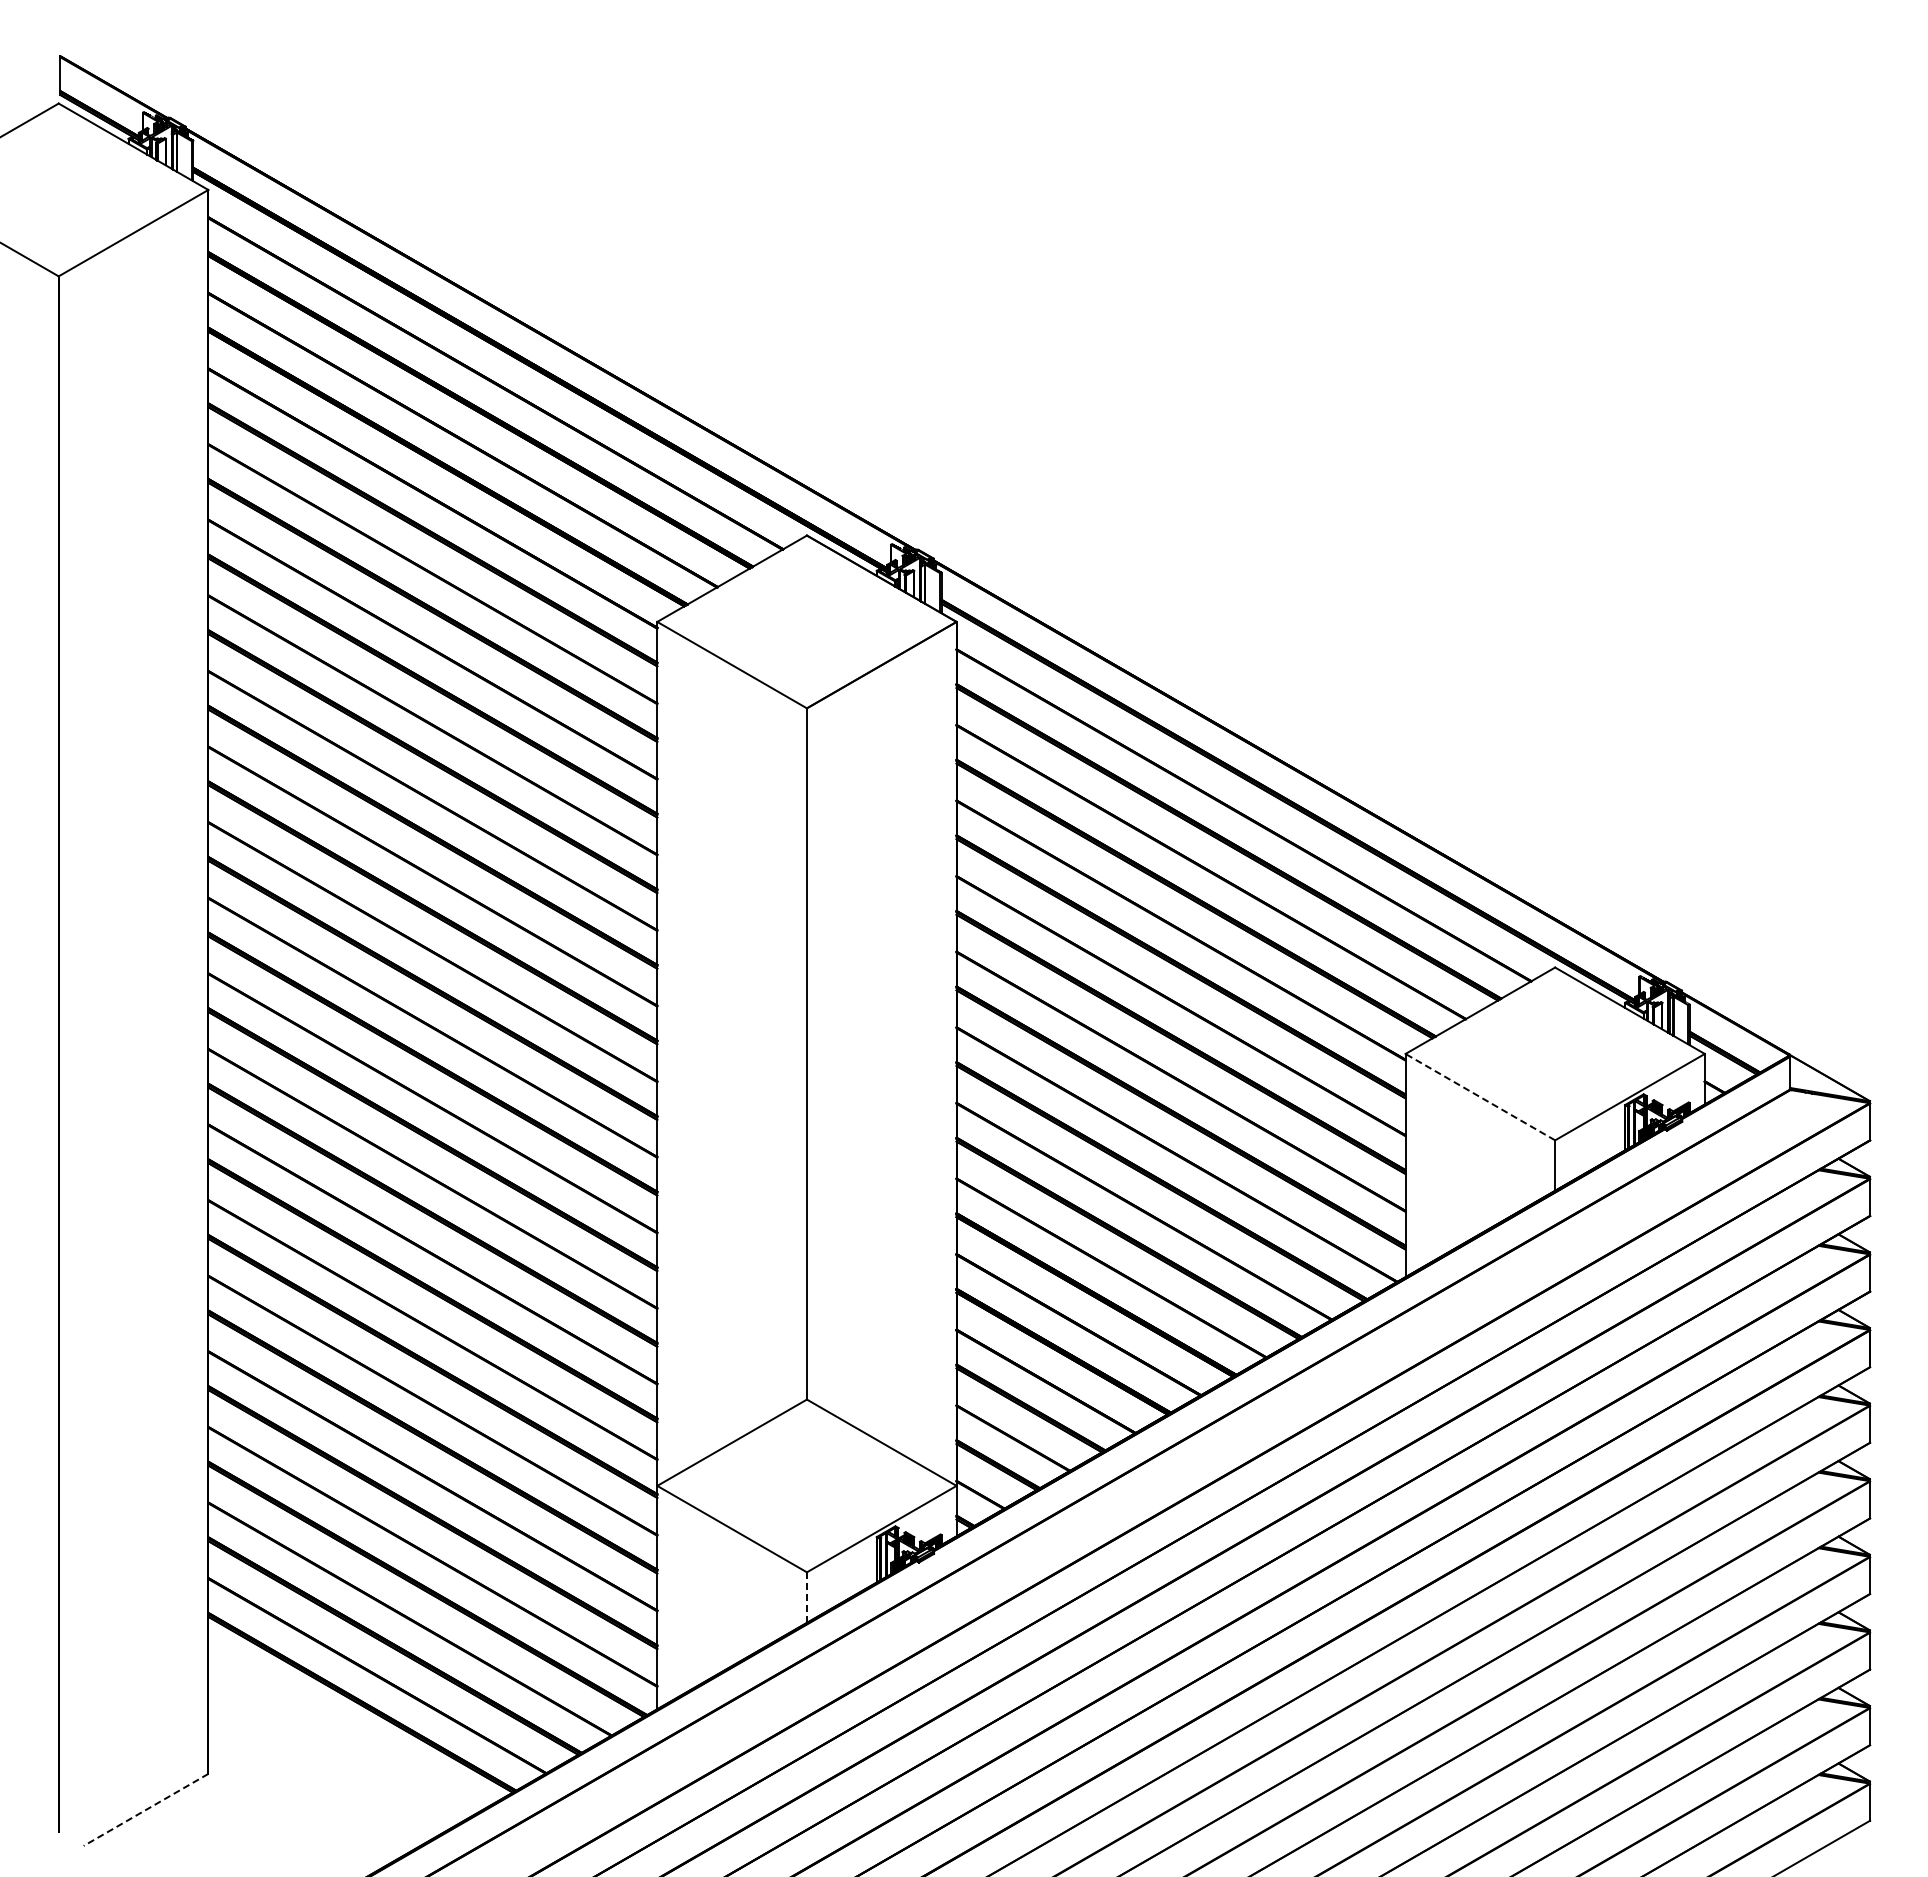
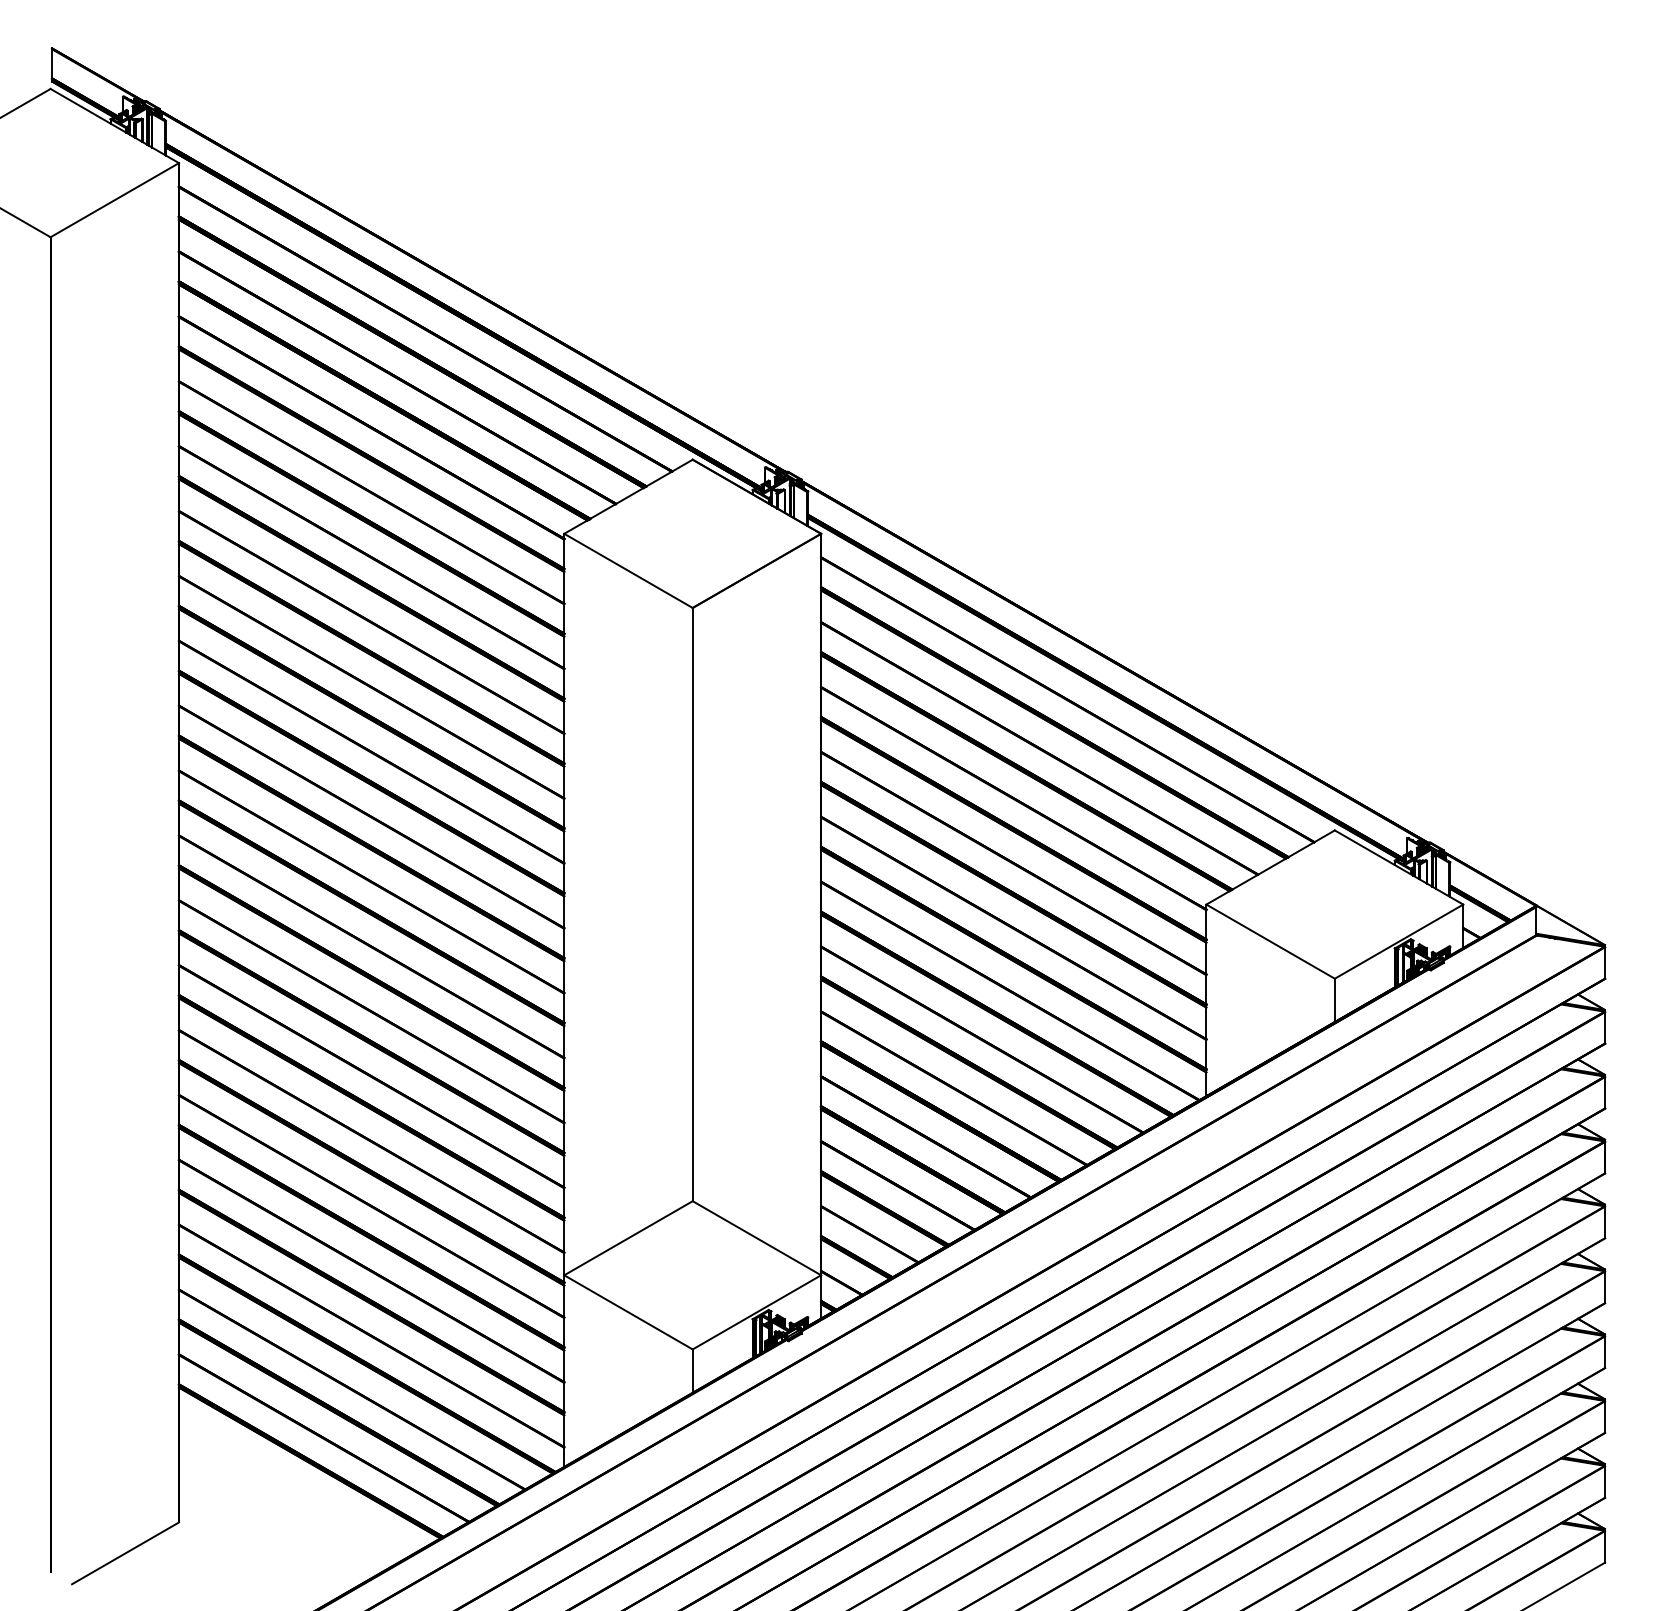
line: (1479, 1096) -> (1269, 941), dashed -> solid
line: (806, 1597) -> (692, 1371), dashed -> solid
line: (145, 1810) -> (125, 1553), dashed -> solid

